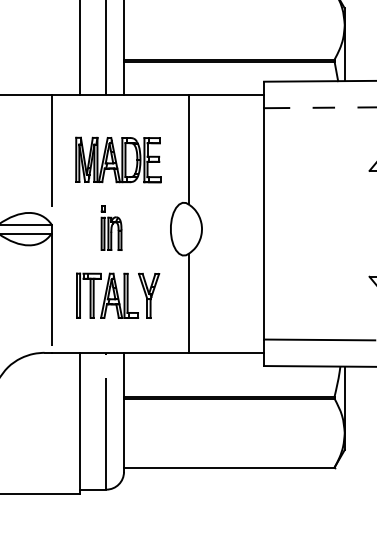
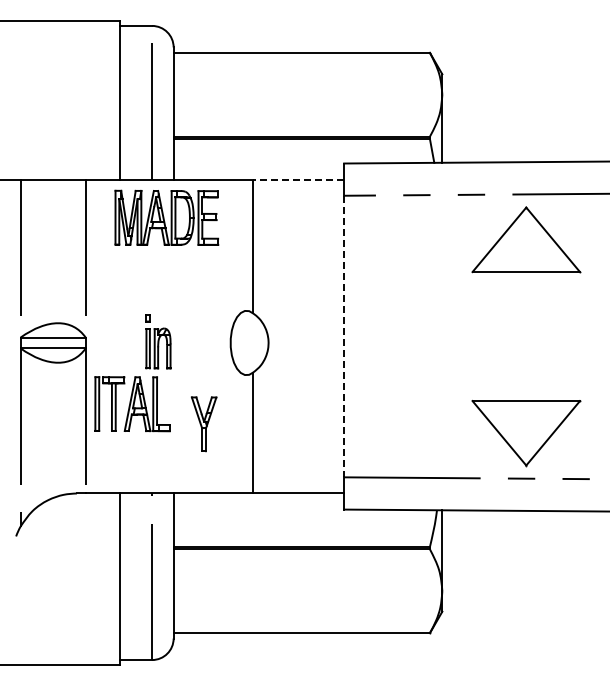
line: (226, 94) -> (298, 179), solid -> dashed
part: (118, 159) -> (166, 217), moved
line: (264, 223) -> (344, 336), solid -> dashed
part: (107, 296) -> (132, 404), moved

